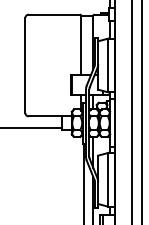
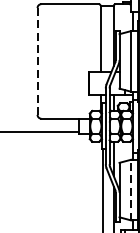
line: (25, 65) -> (37, 61), solid -> dashed
line: (108, 179) -> (131, 189), solid -> dashed

